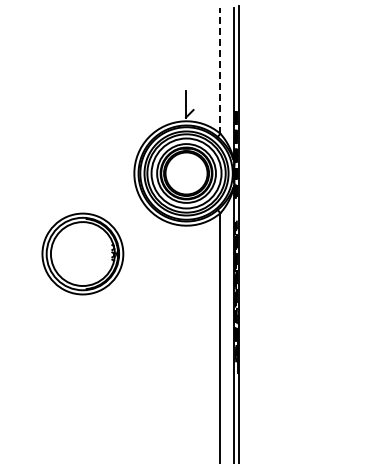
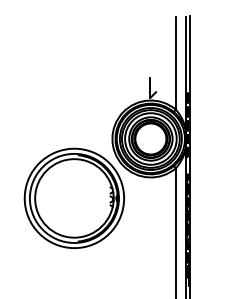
line: (220, 71) -> (175, 63), dashed -> solid
part: (82, 253) -> (74, 198), size x1.67

